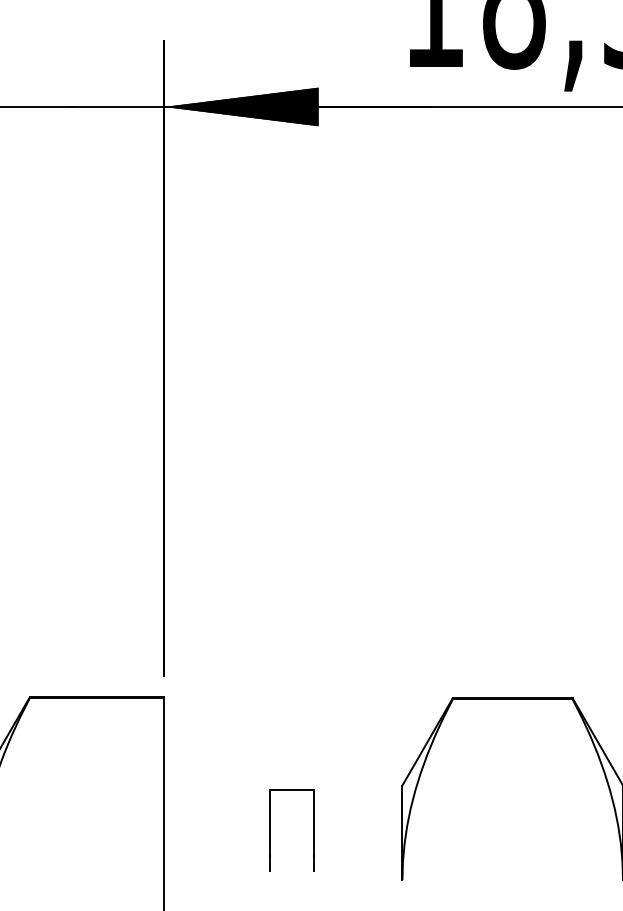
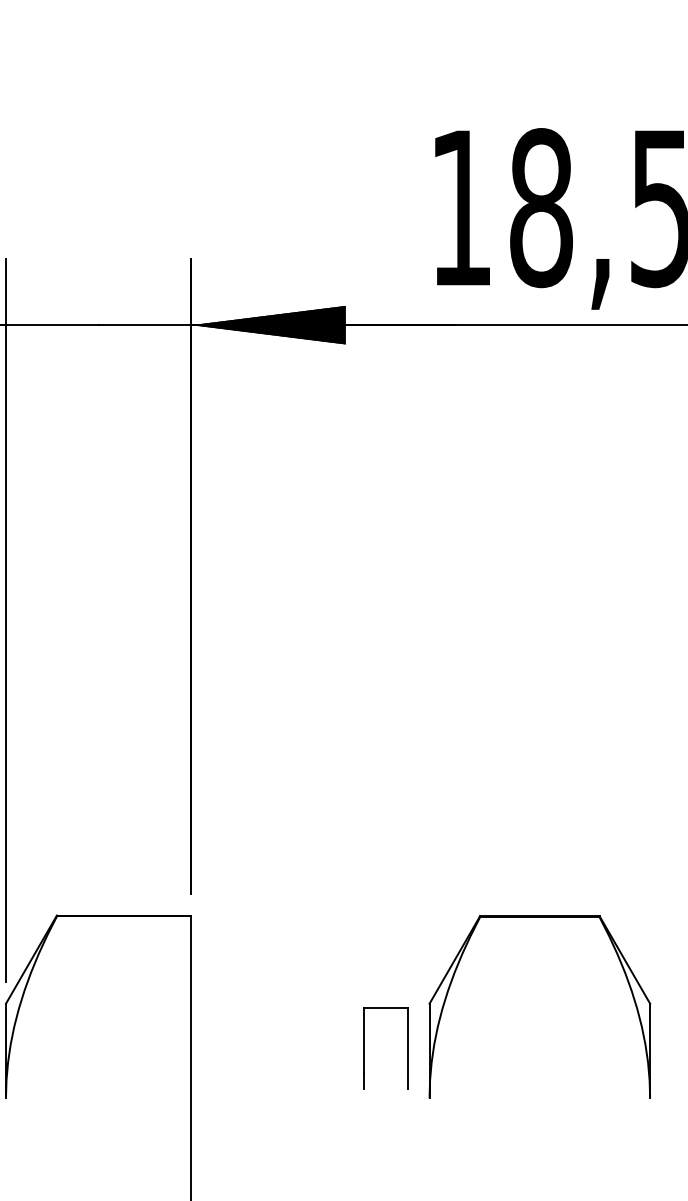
part: (270, 830) -> (364, 1048), moved

